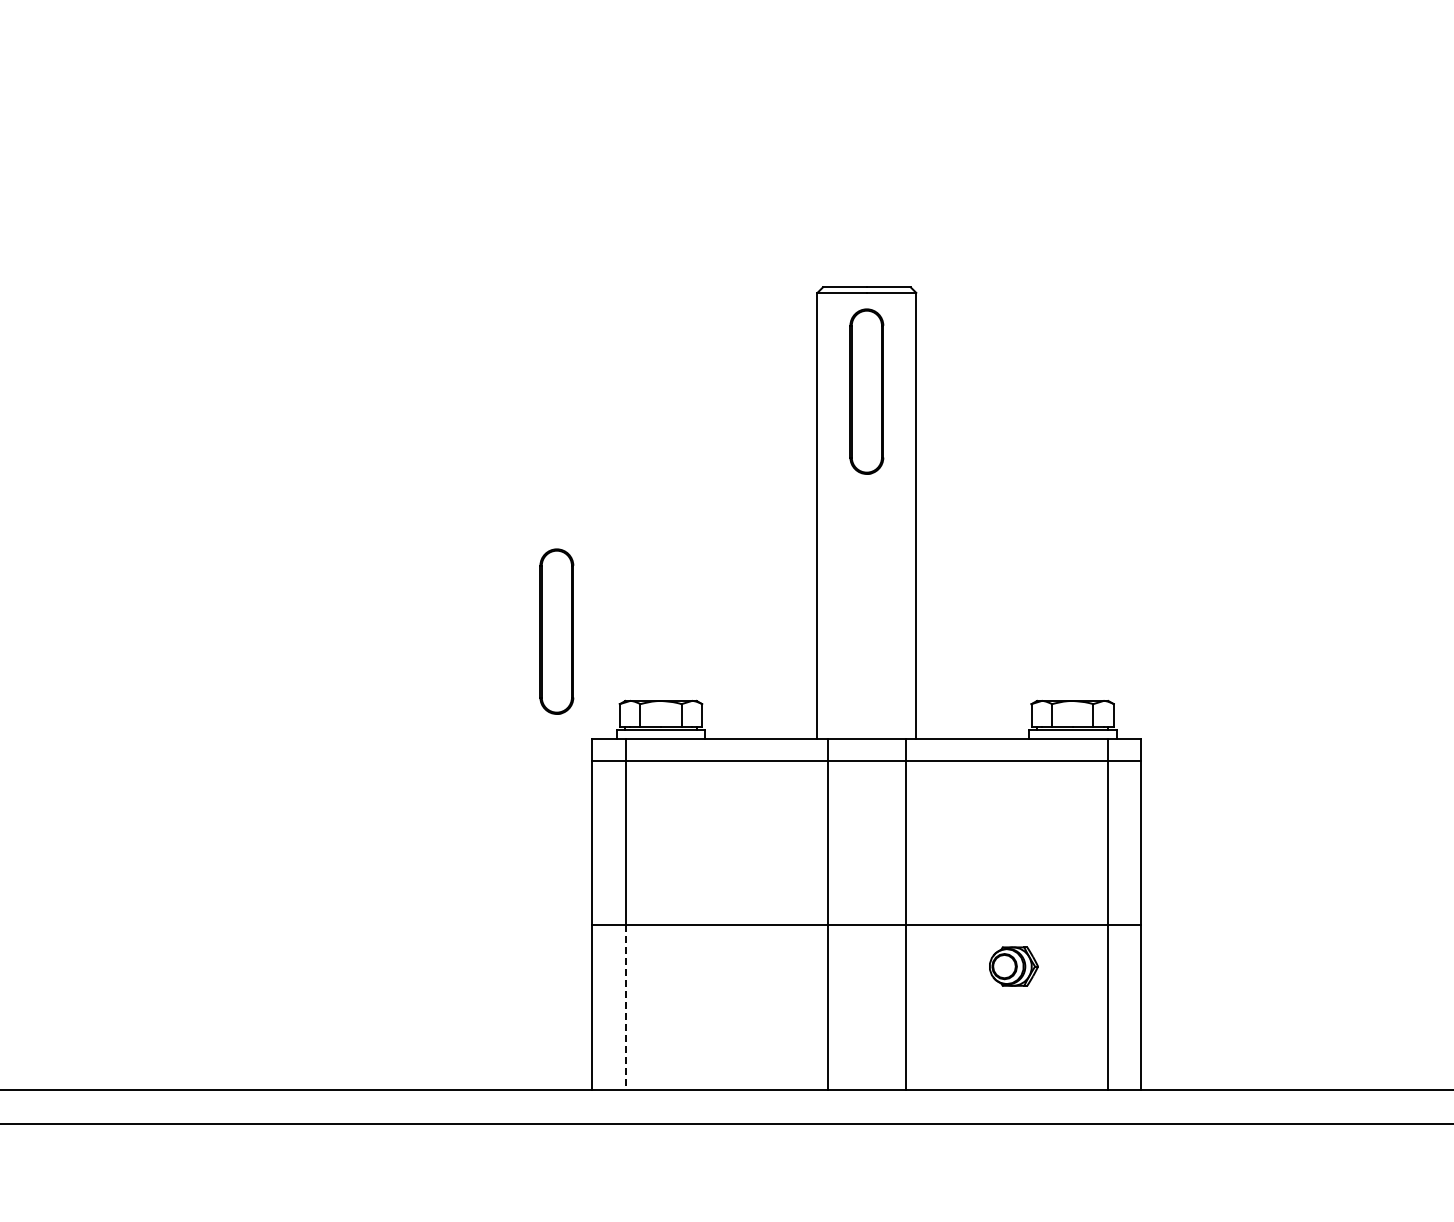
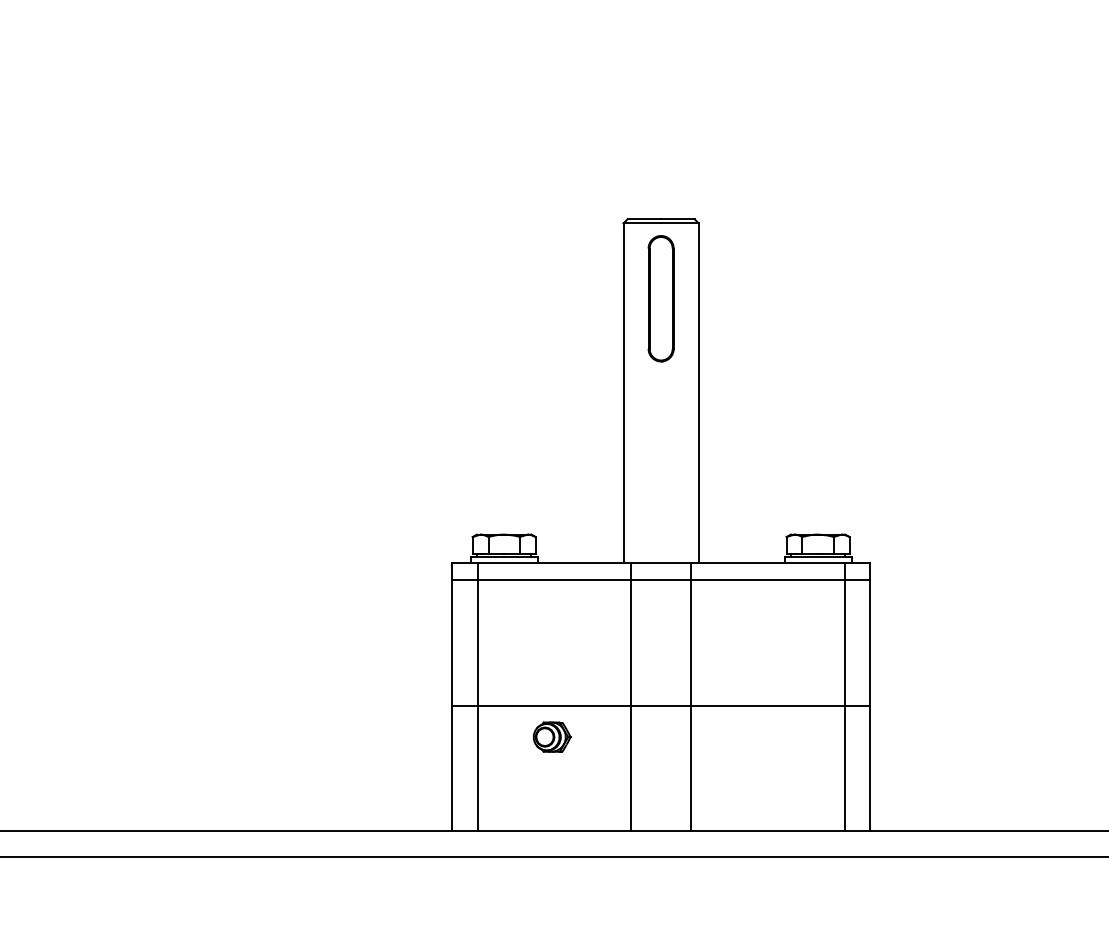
part: (556, 631) -> (424, 481), removed
part: (1013, 966) -> (551, 737), moved
line: (626, 1008) -> (477, 769), dashed -> solid

